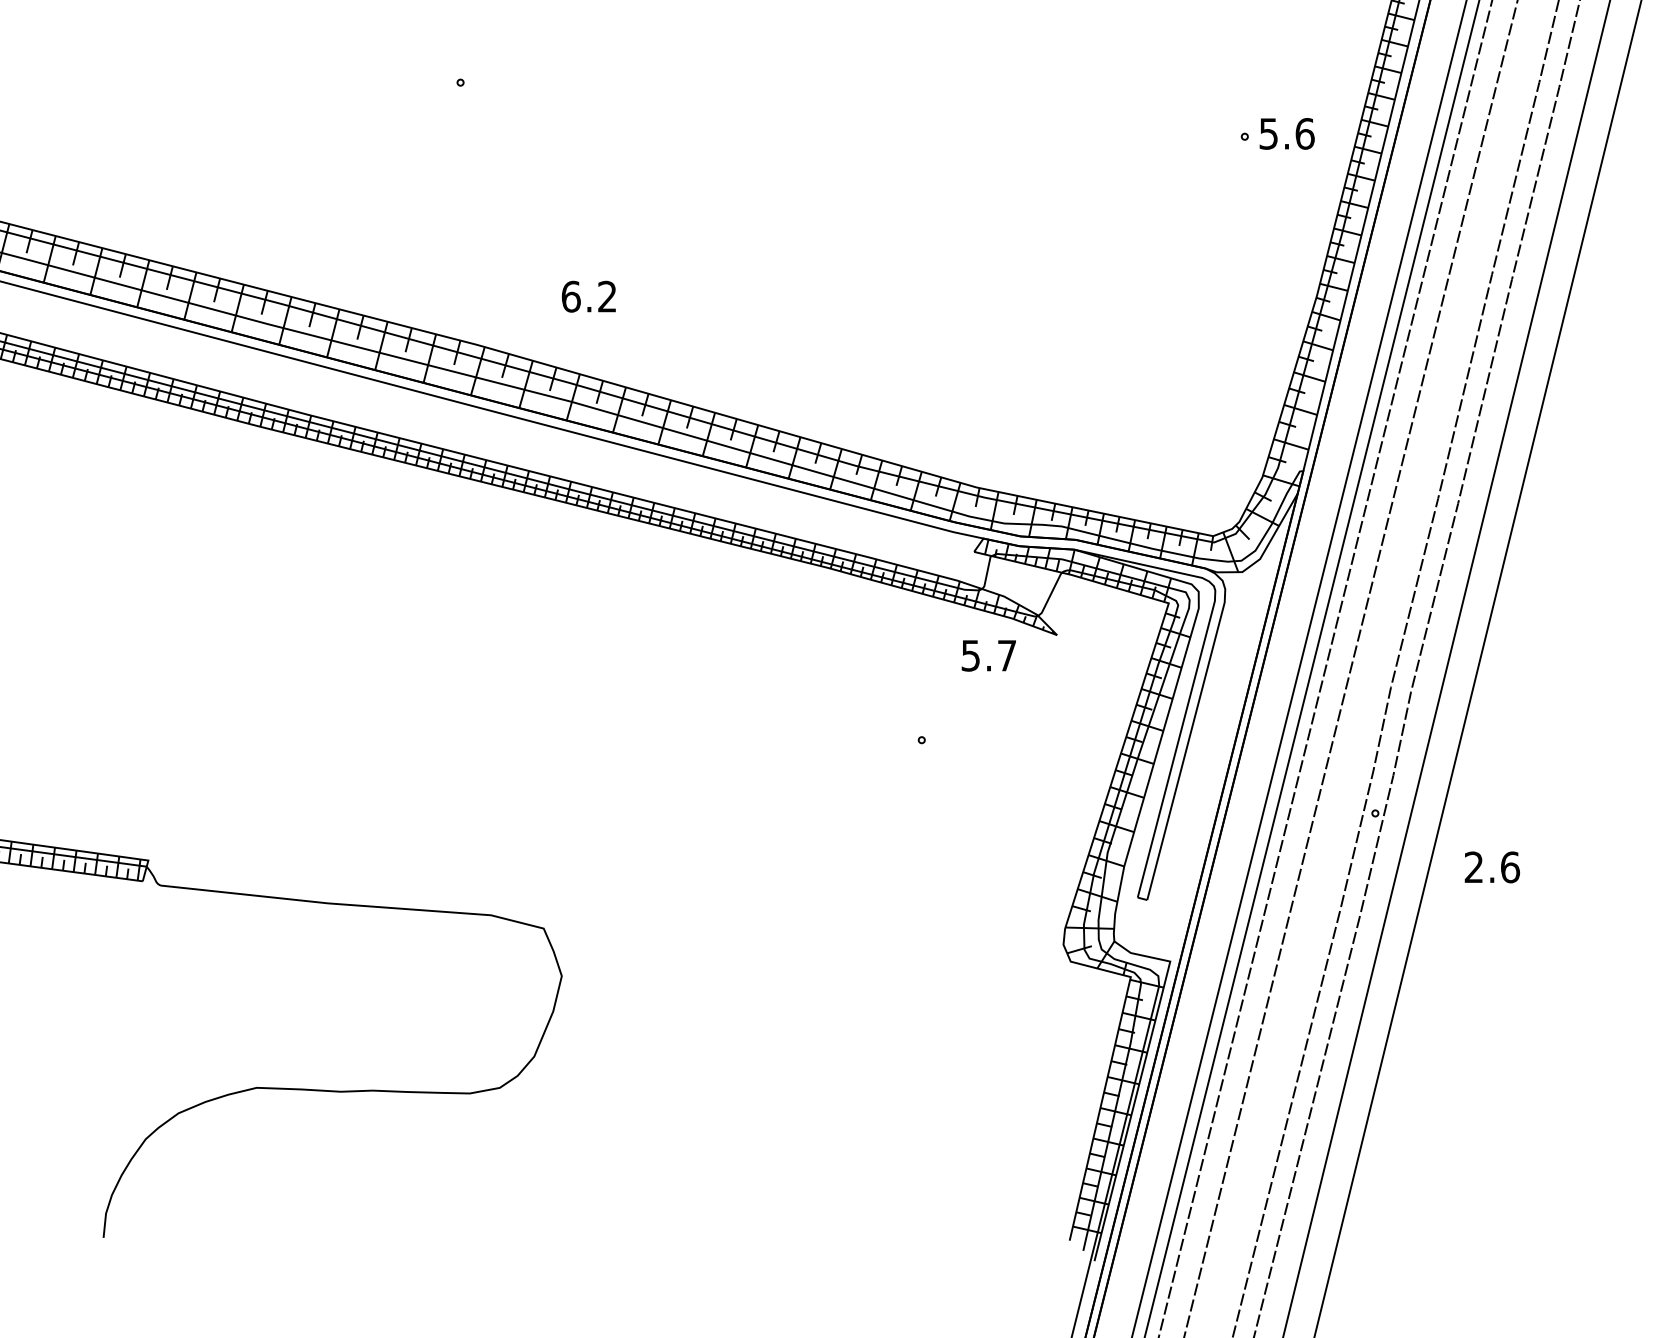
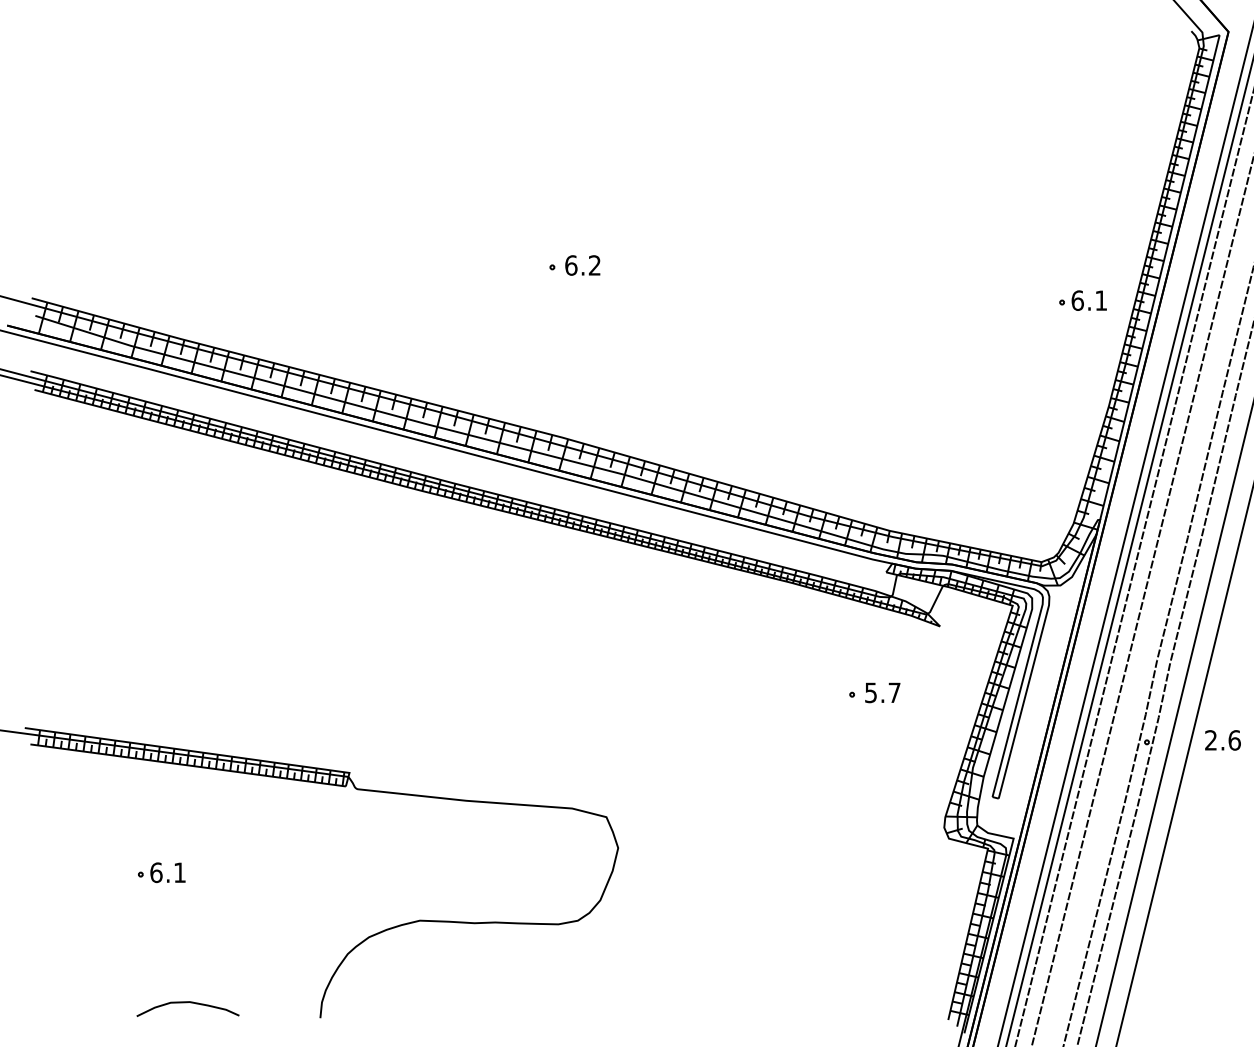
text: (1286, 133) -> (1089, 300), 5.6 -> 6.1
text: (588, 296) -> (582, 265), moved
text: (988, 655) -> (882, 692), moved
text: (1491, 867) -> (1222, 740), moved

